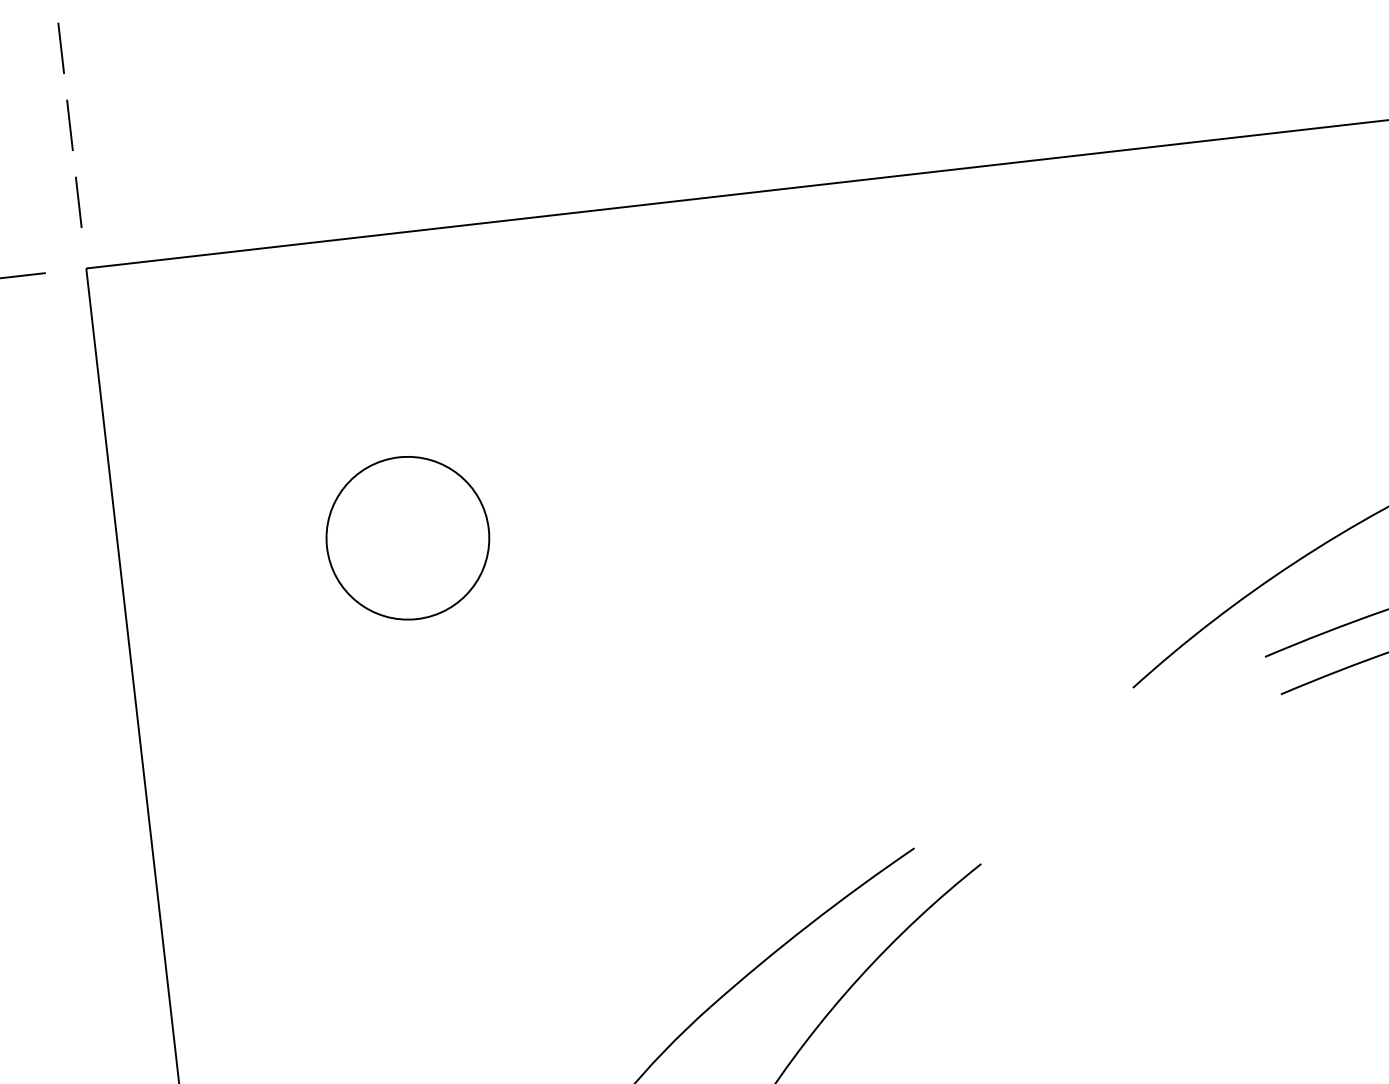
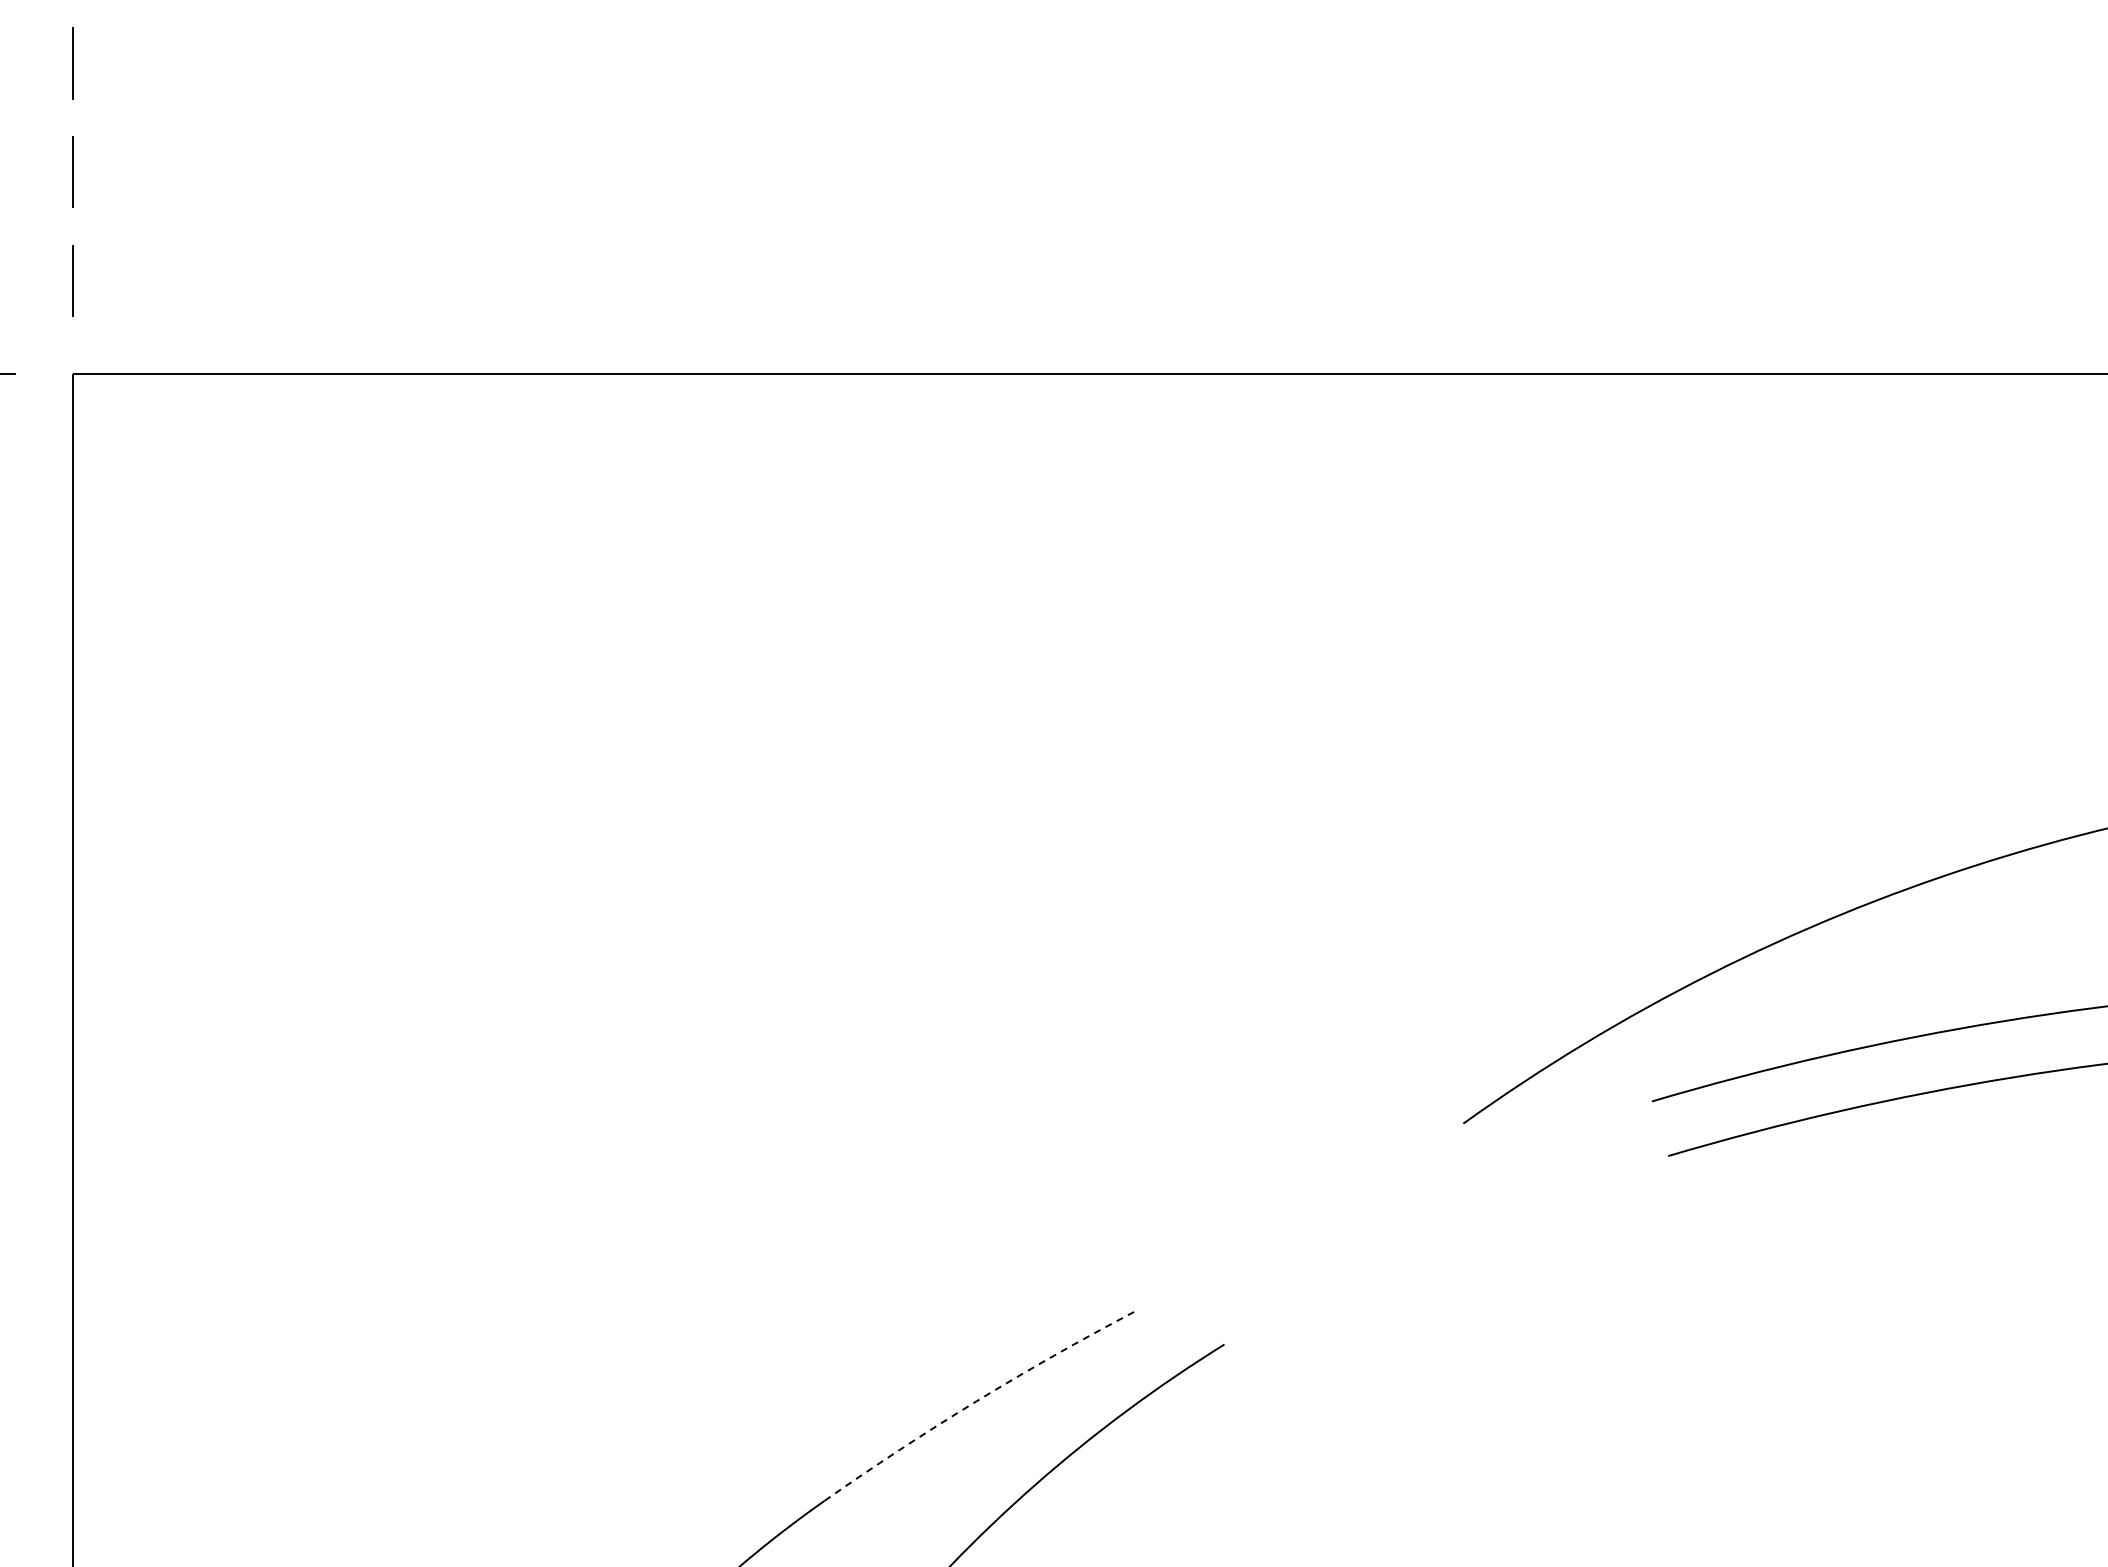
circle: (407, 538) -> (477, 800), removed
arc: (810, 924) -> (976, 1401), solid -> dashed

